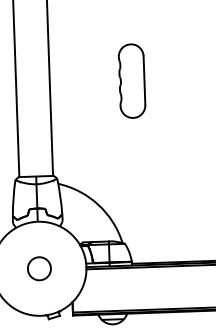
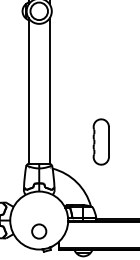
part: (130, 80) -> (100, 141), moved
circle: (39, 268) -> (39, 231), moved

